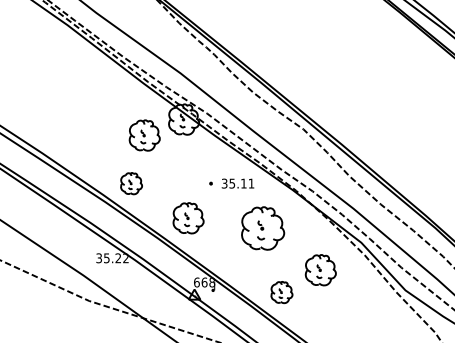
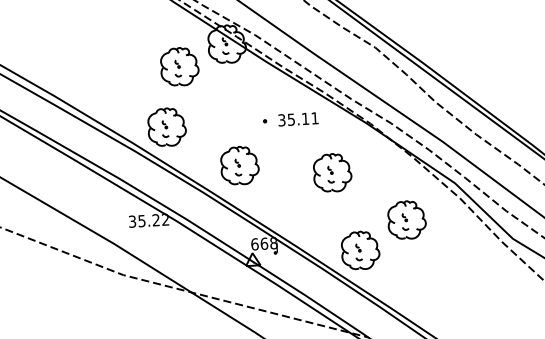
part: (131, 183) -> (166, 126), size x1.43
part: (262, 228) -> (331, 172), size x0.71
part: (281, 292) -> (360, 250), size x1.43

